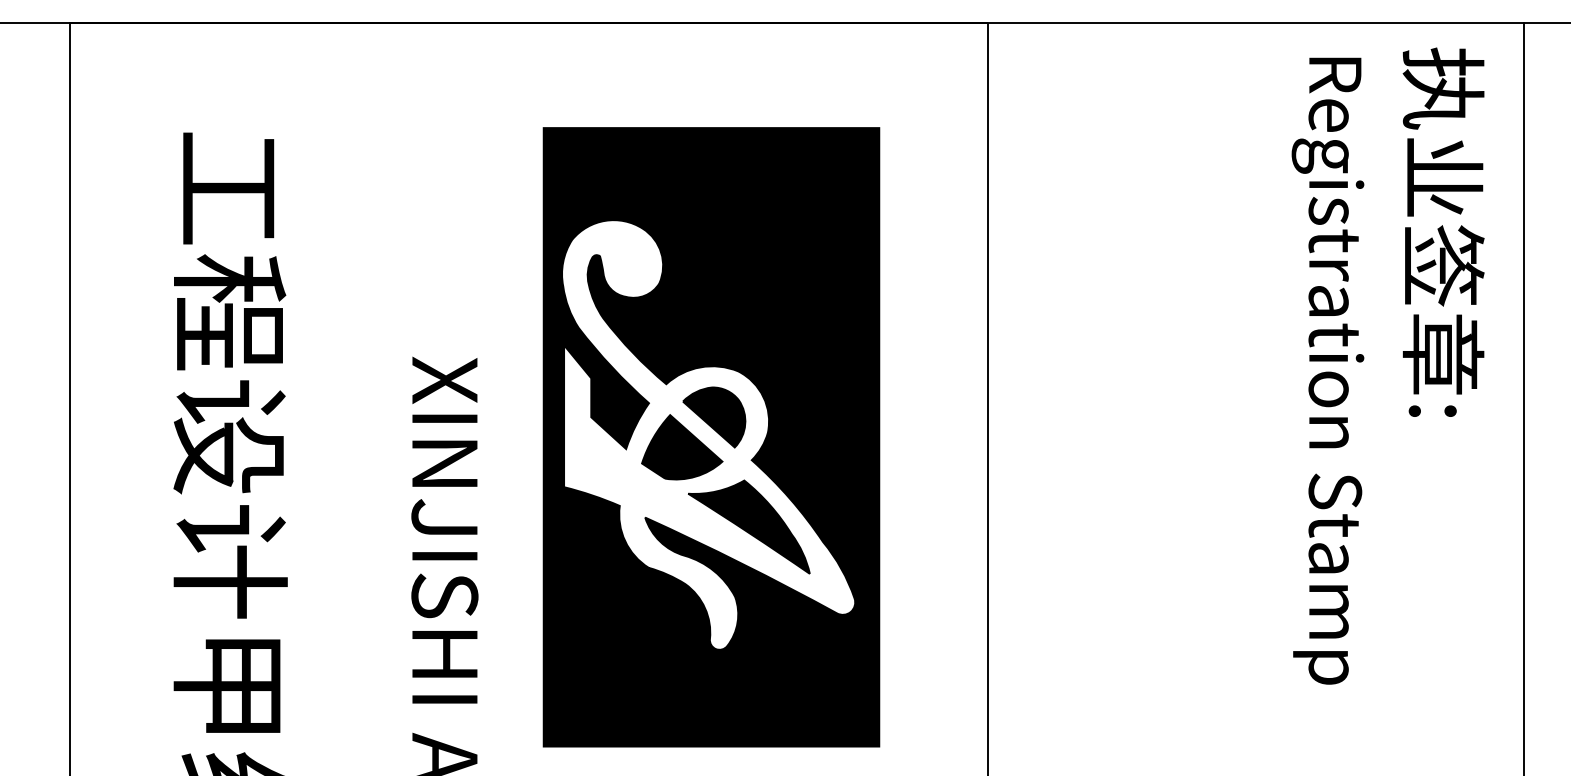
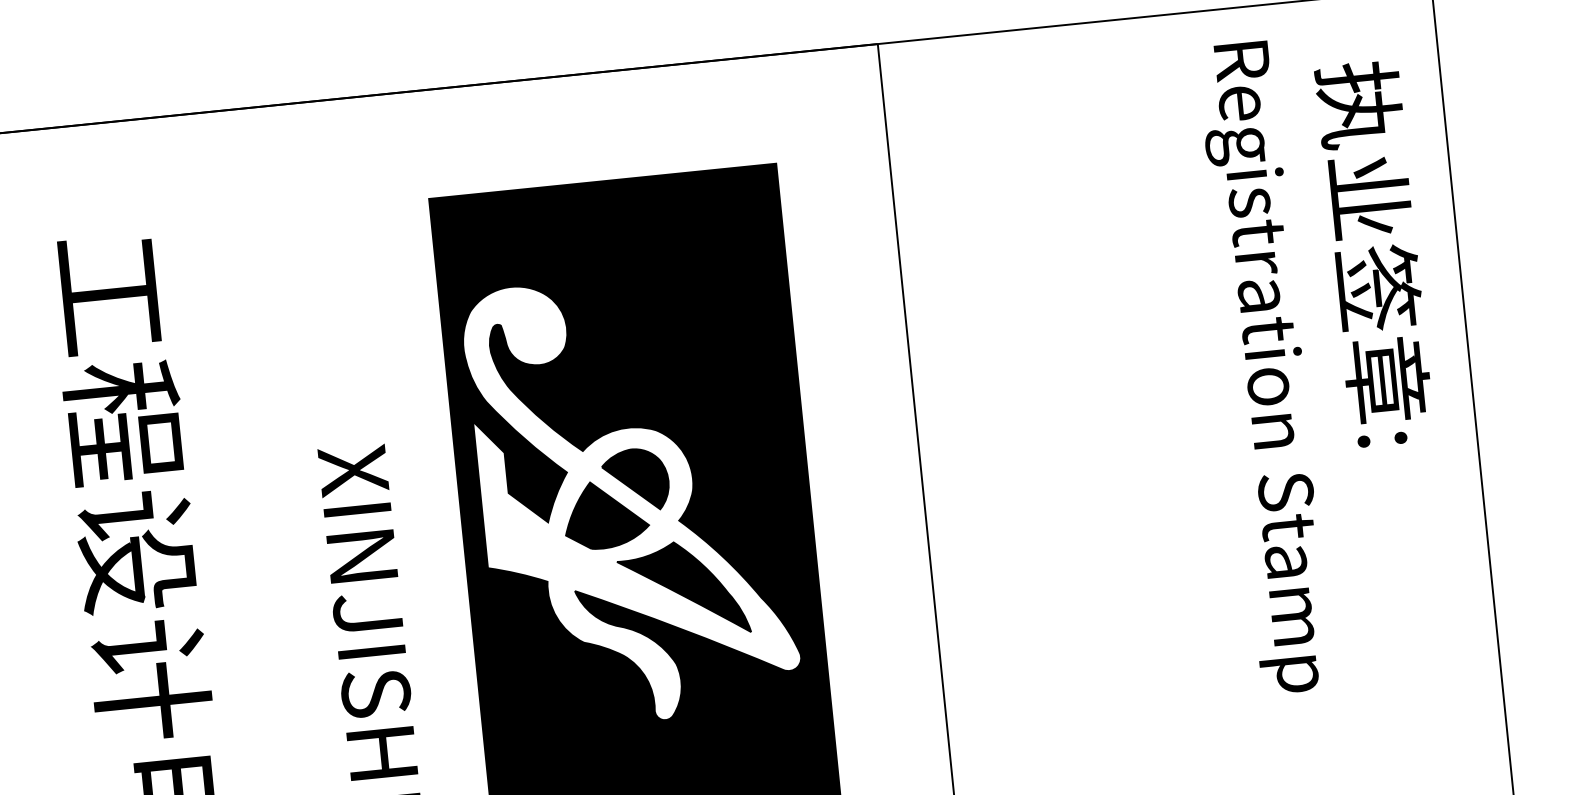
text: (1443, 231) -> (1374, 252), moved

